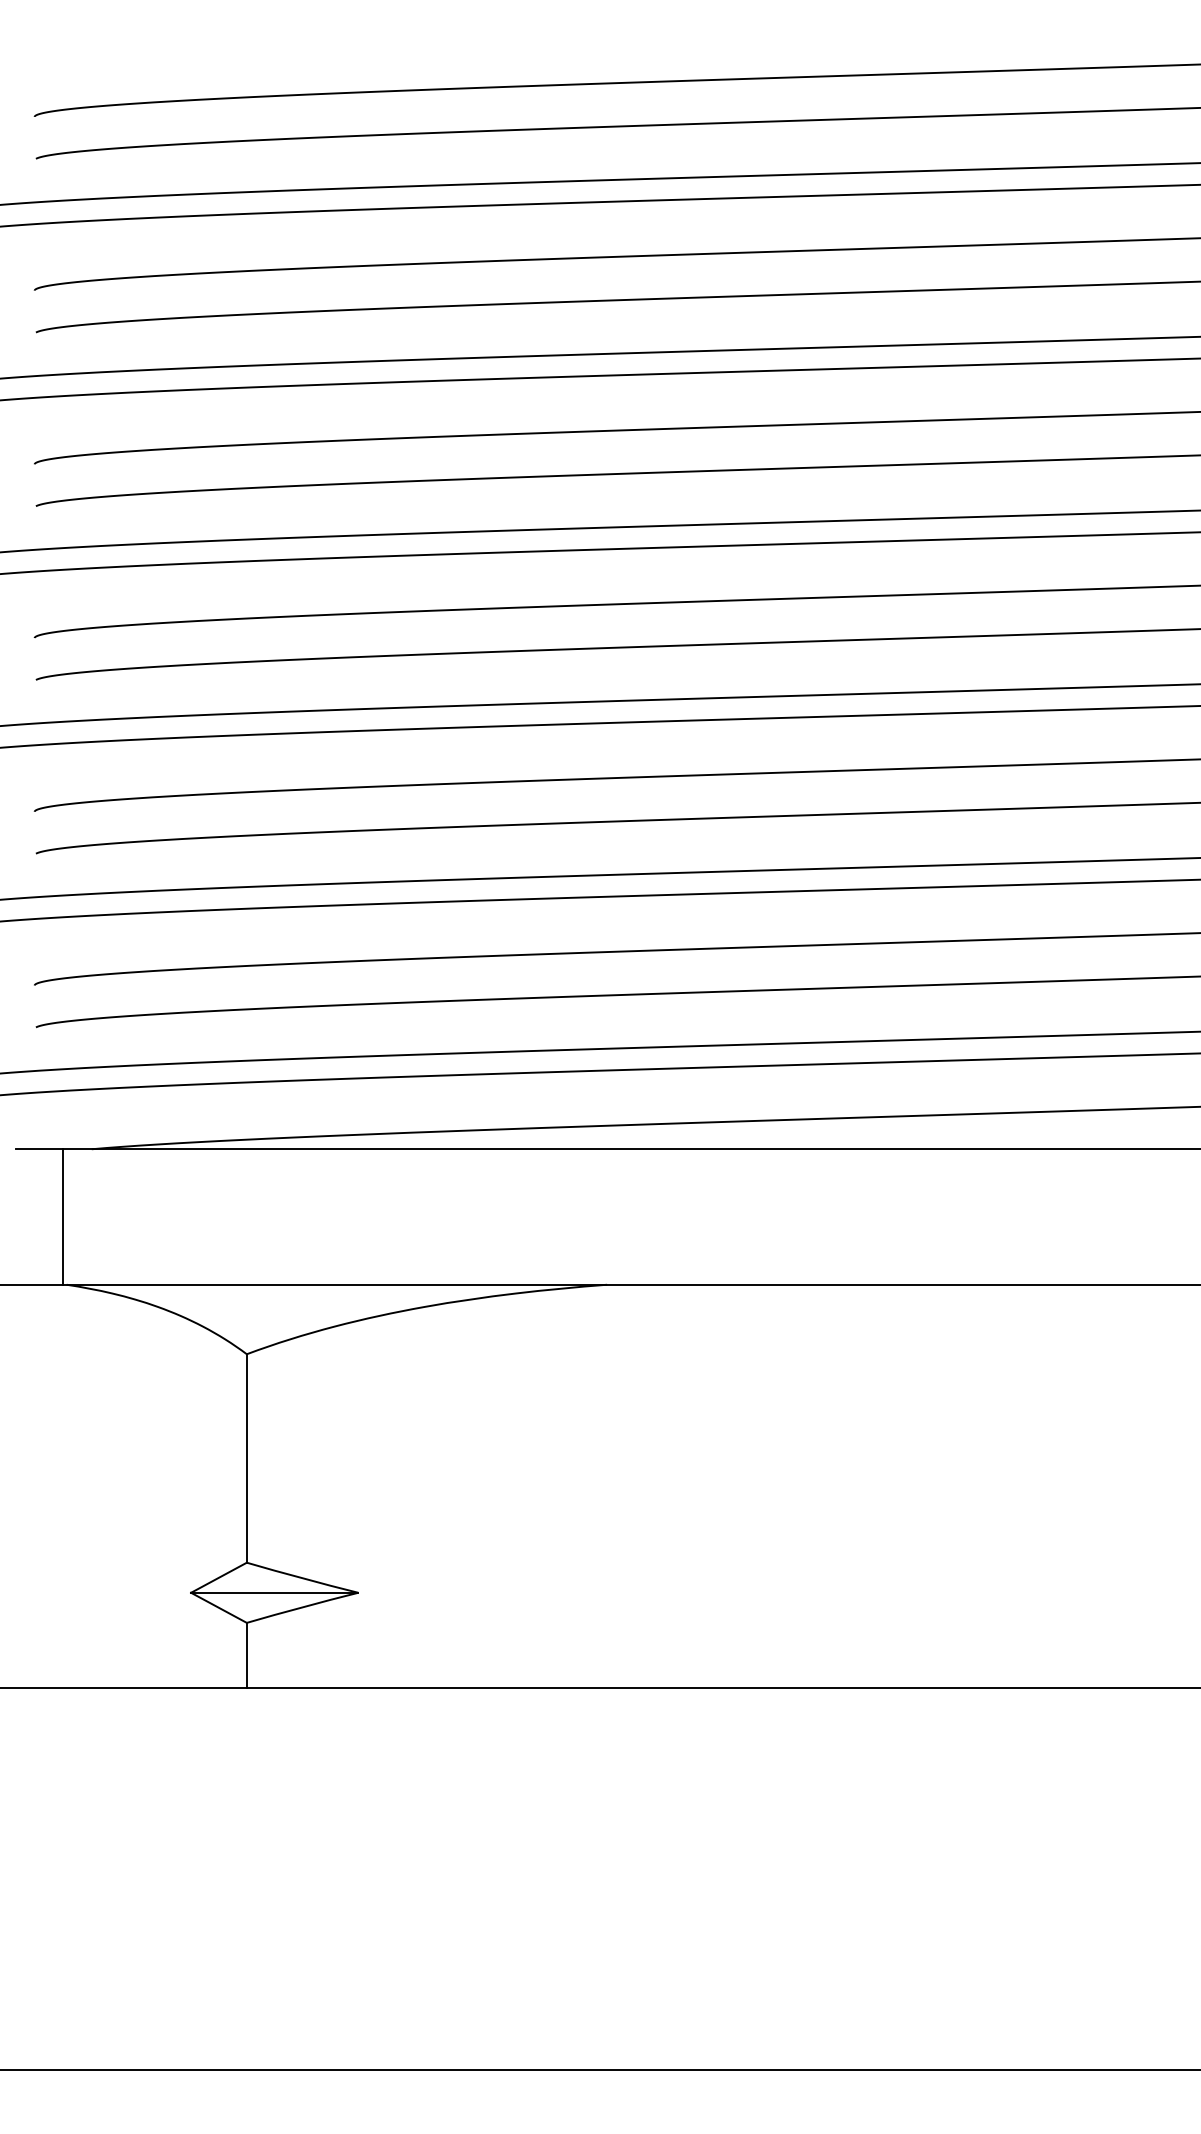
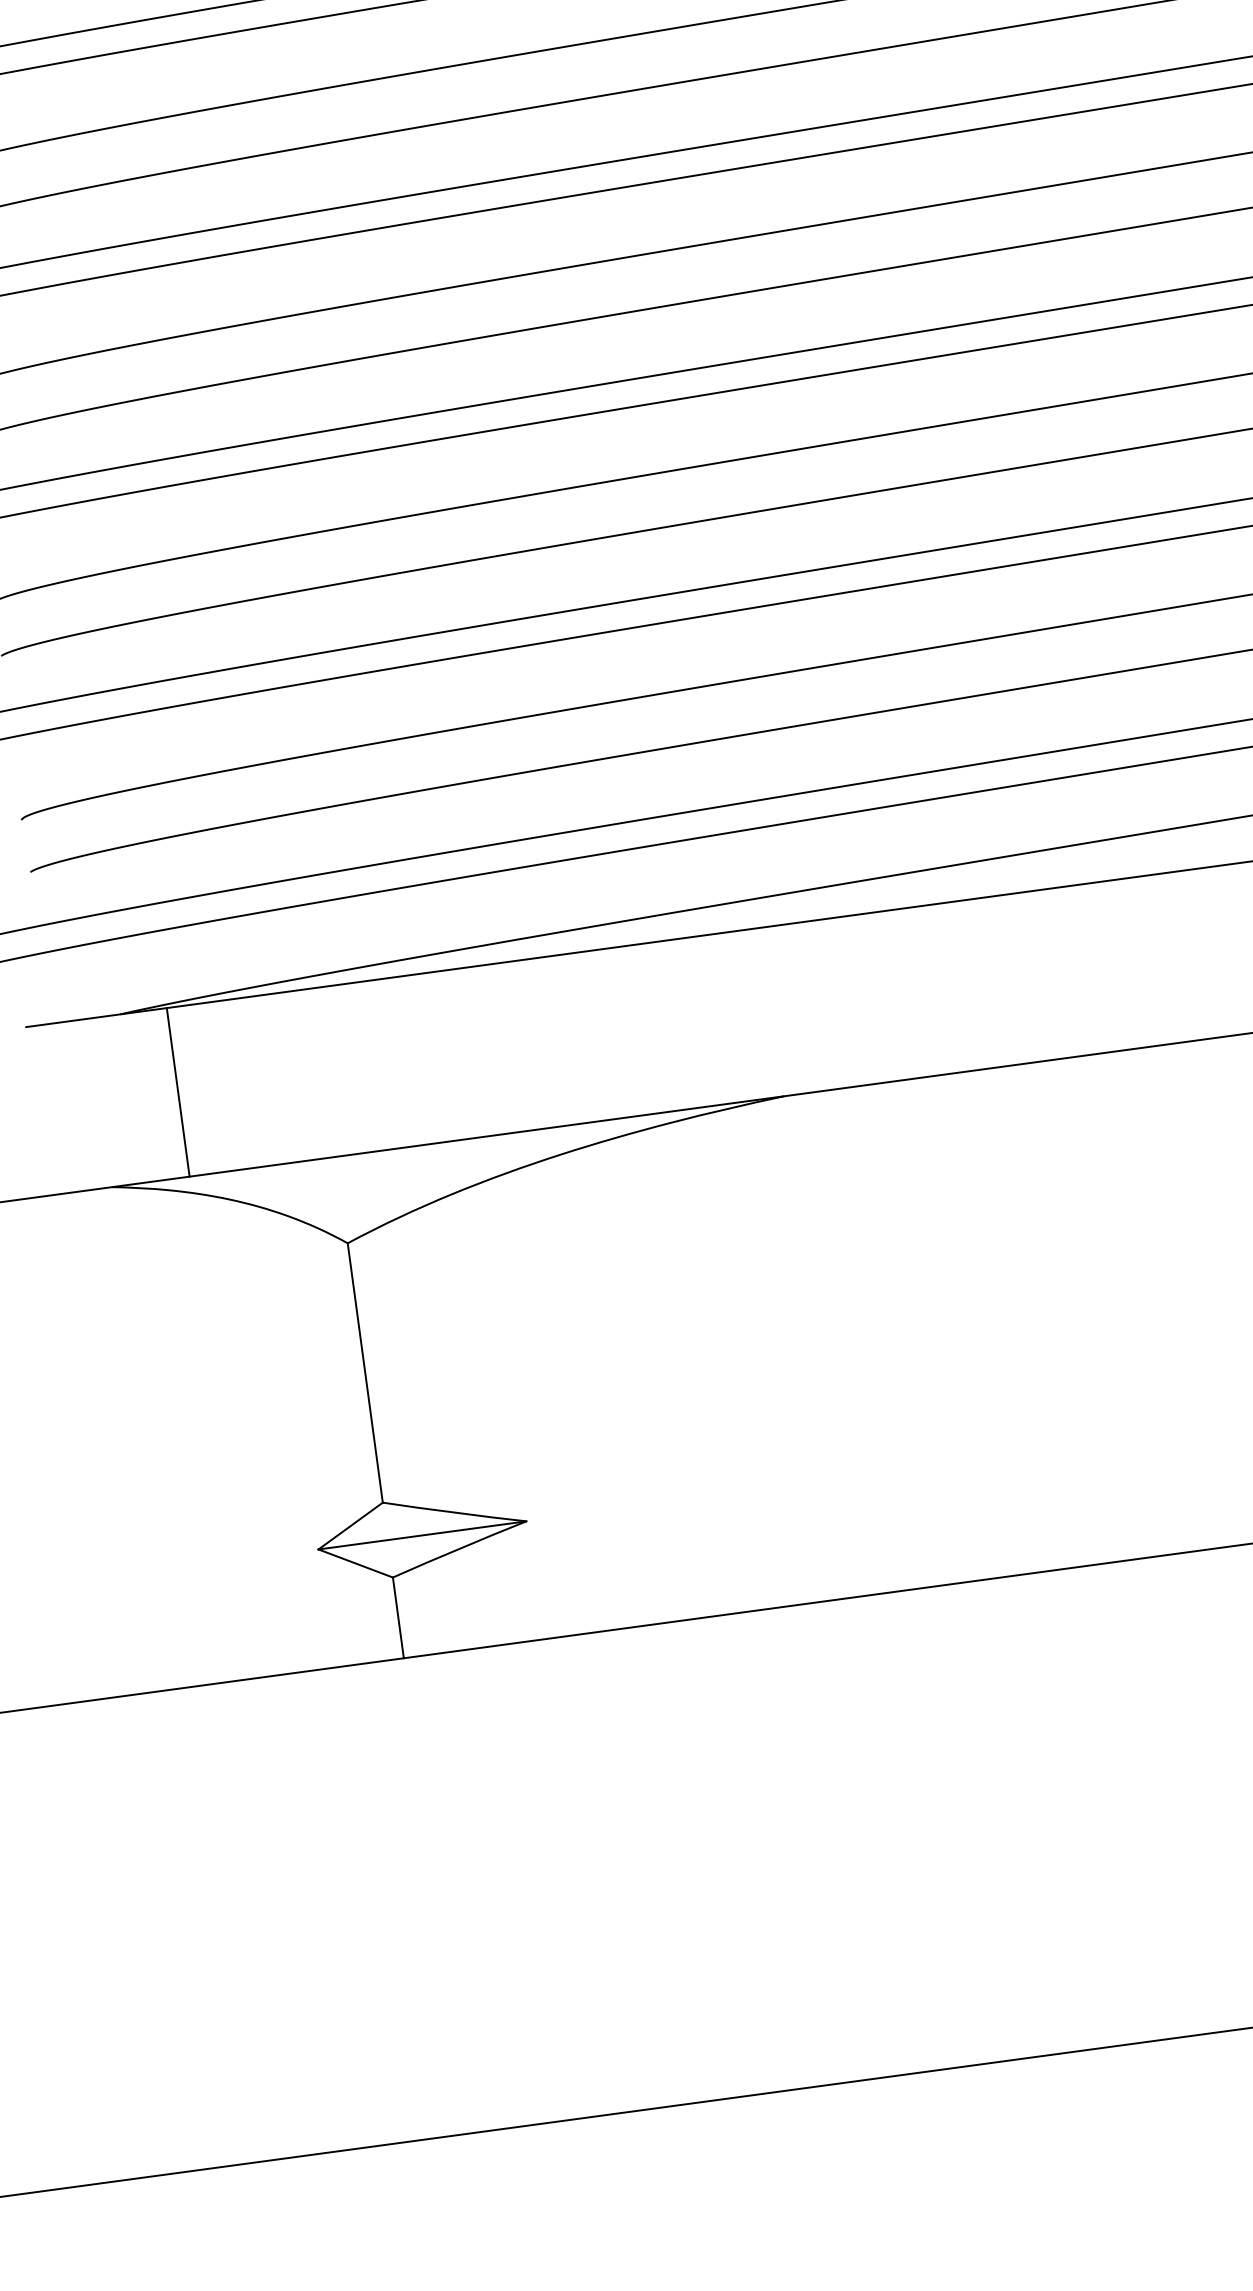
line: (63, 1216) -> (178, 1091), moved

